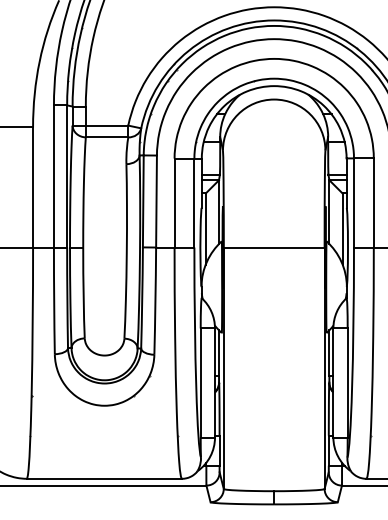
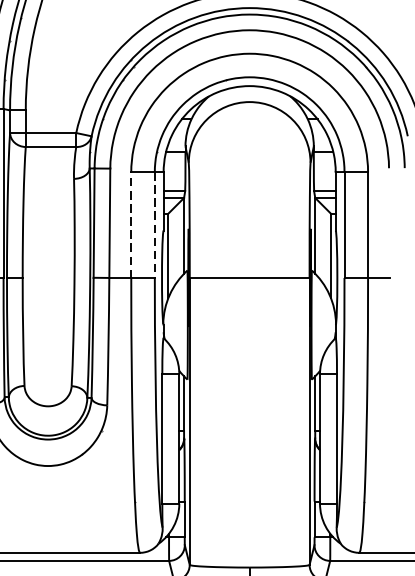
line: (174, 202) -> (131, 224), solid -> dashed
line: (194, 203) -> (154, 225), solid -> dashed

